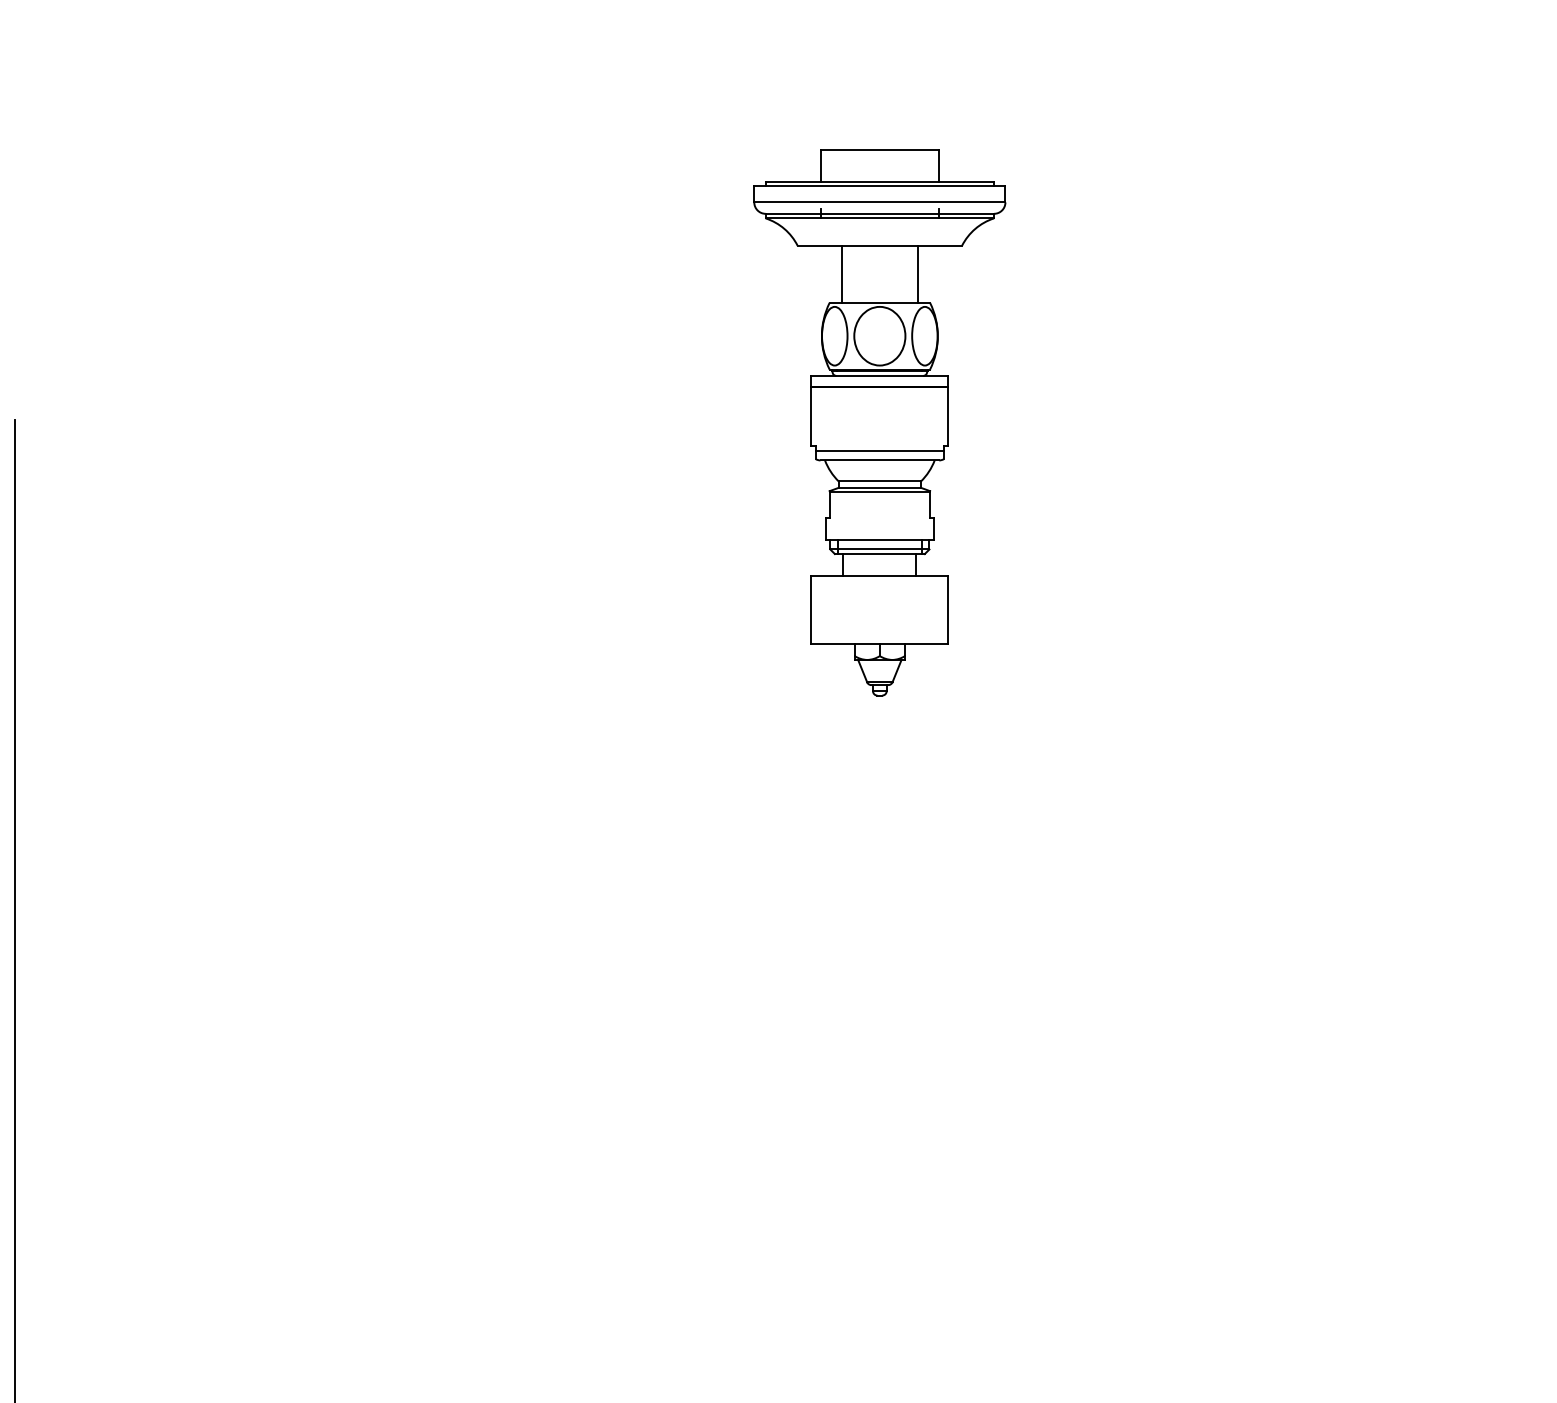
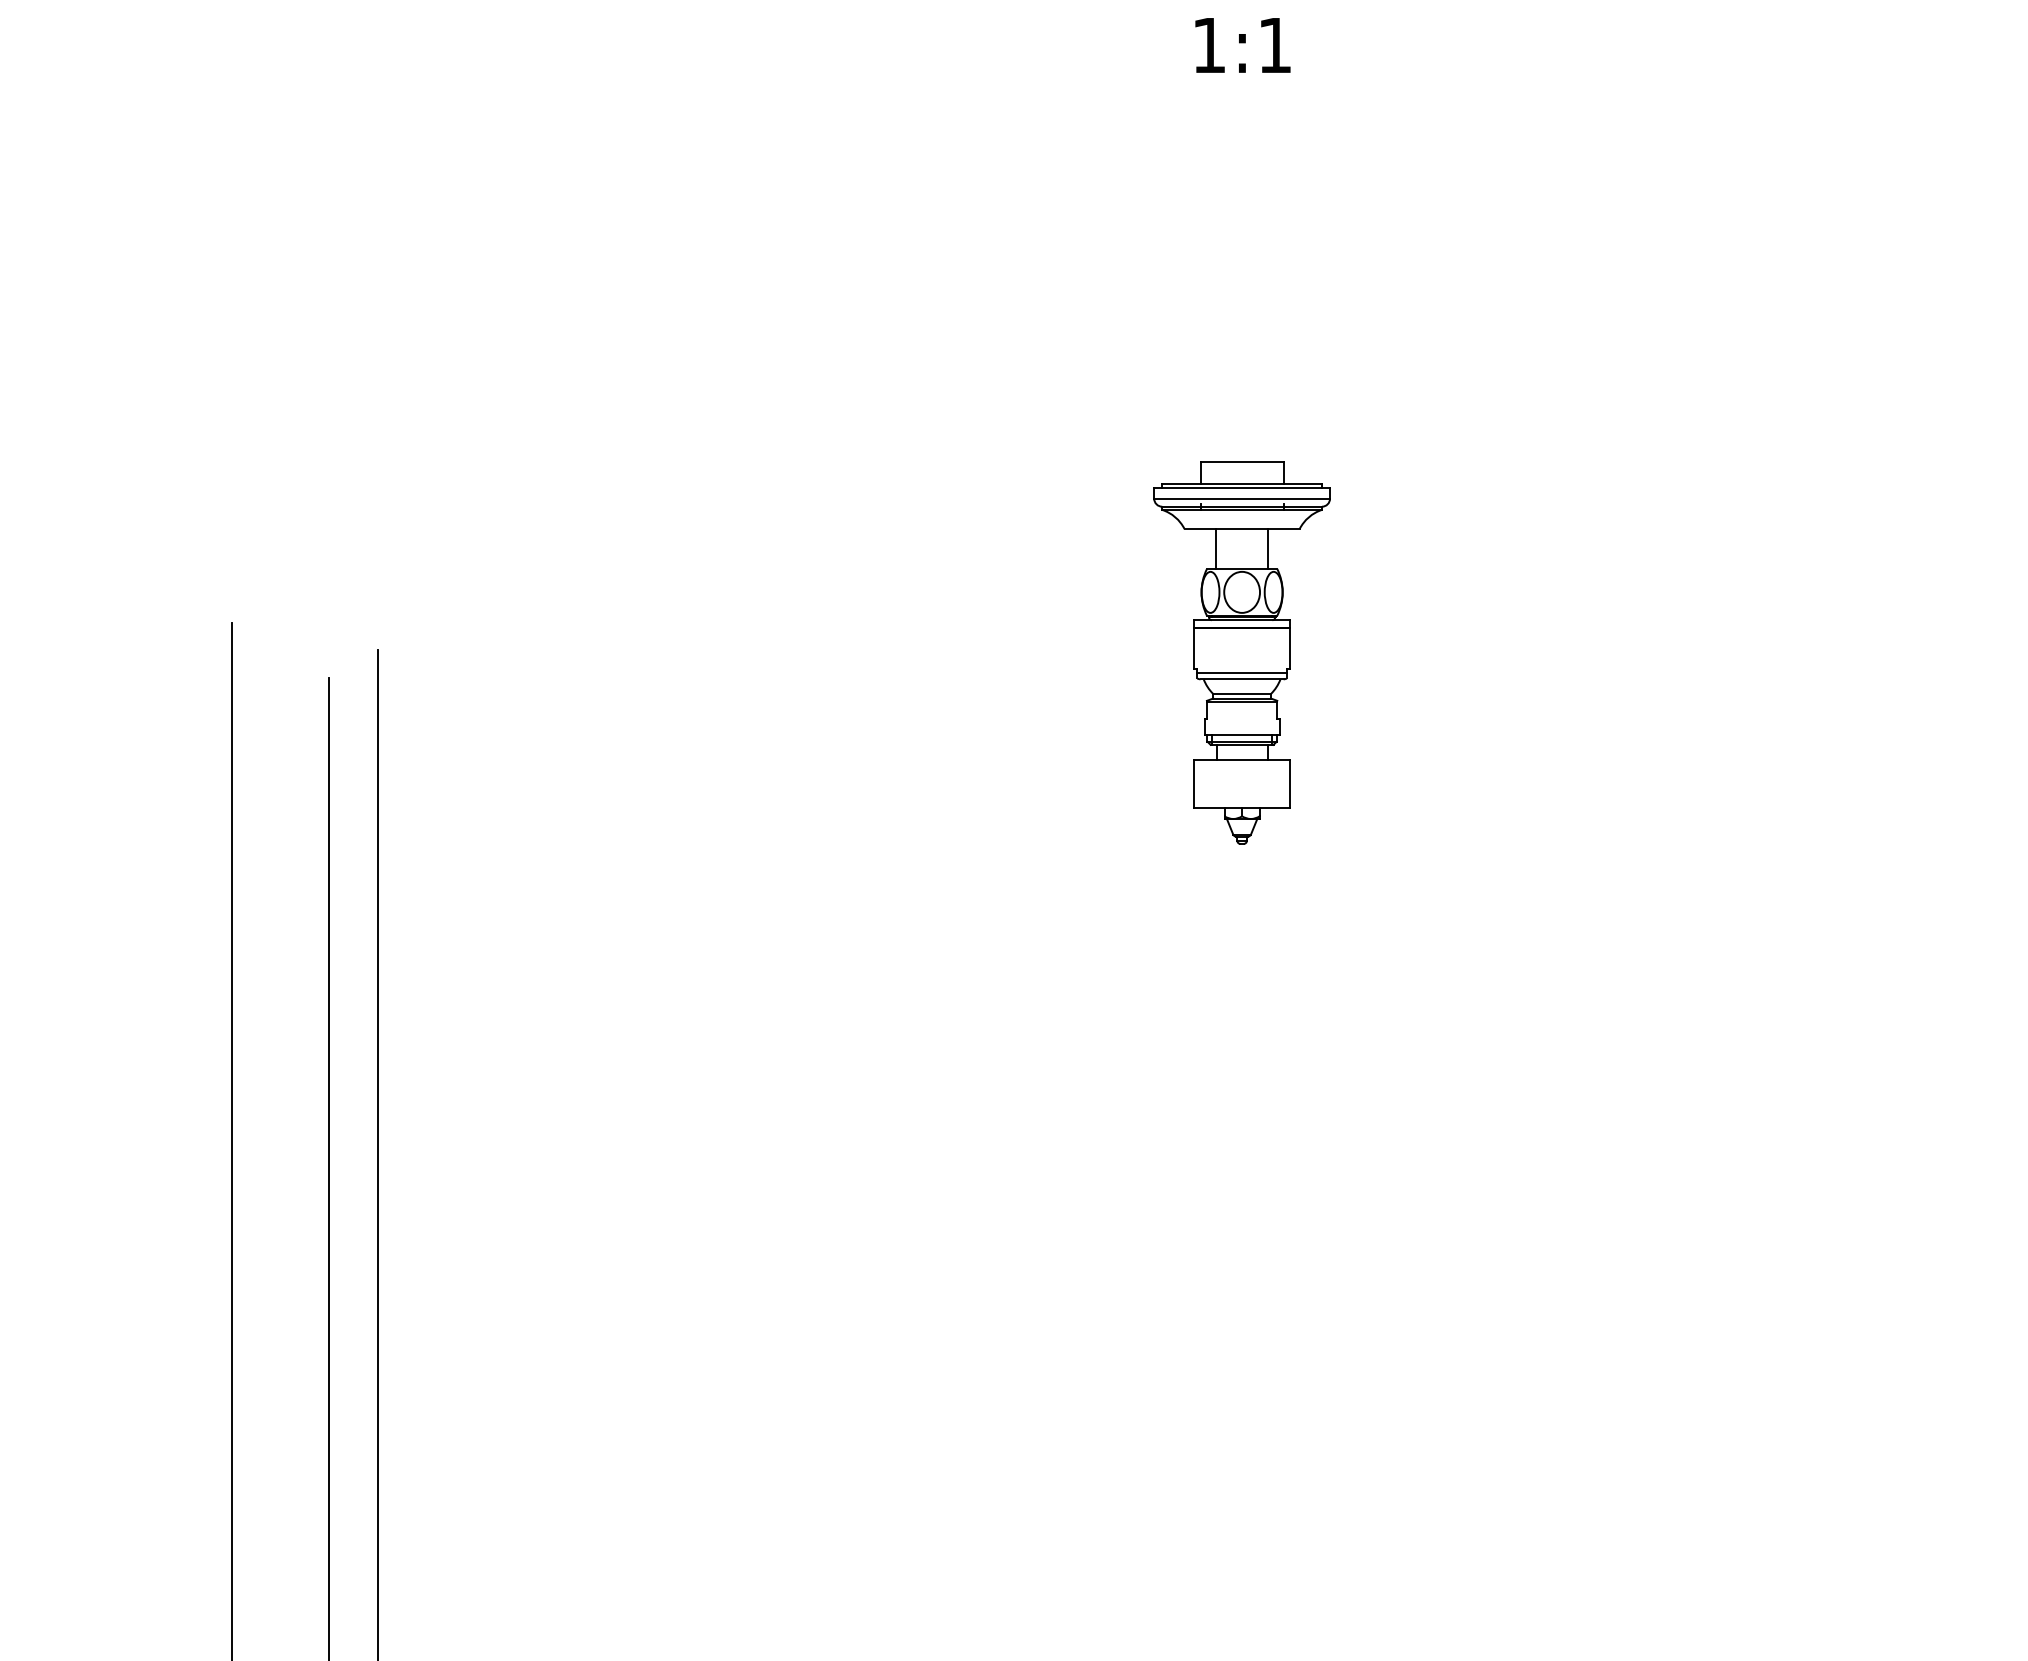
part: (879, 422) -> (1241, 652), size x0.7

